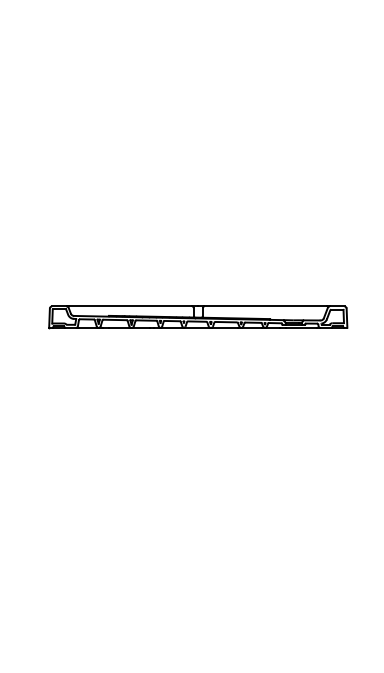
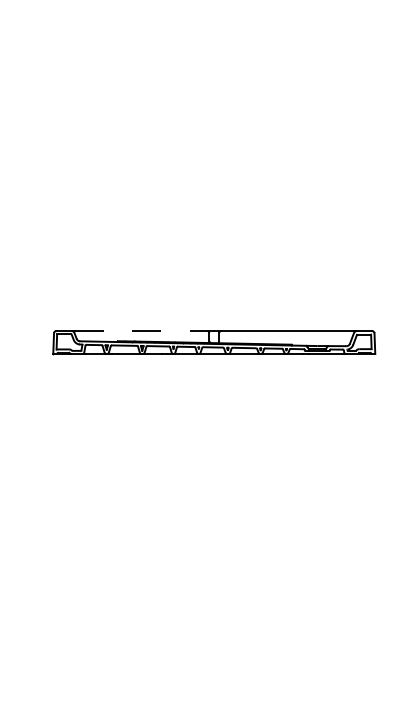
line: (130, 306) -> (141, 331), solid -> dashed

